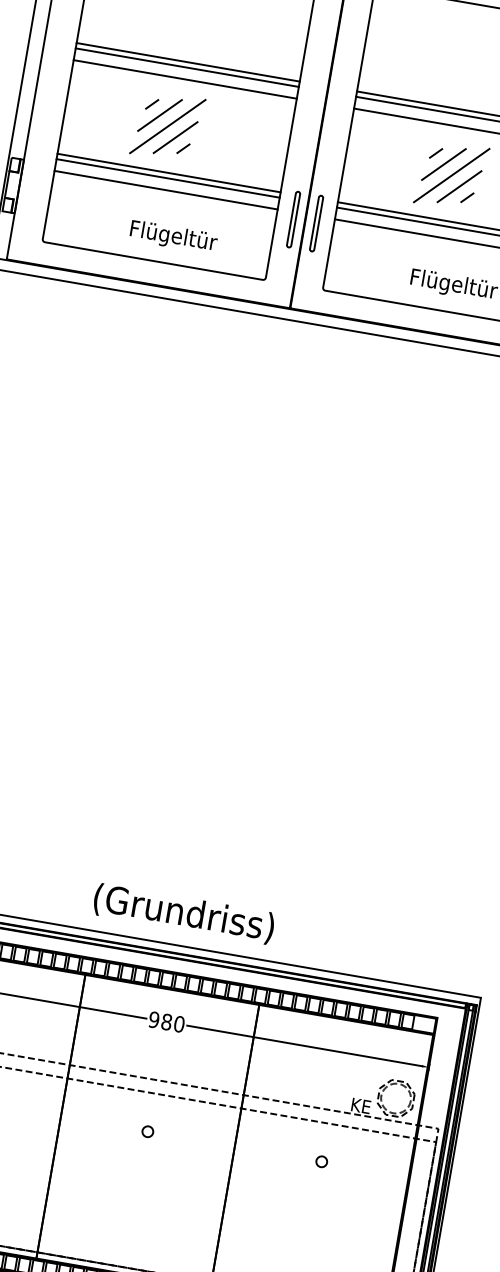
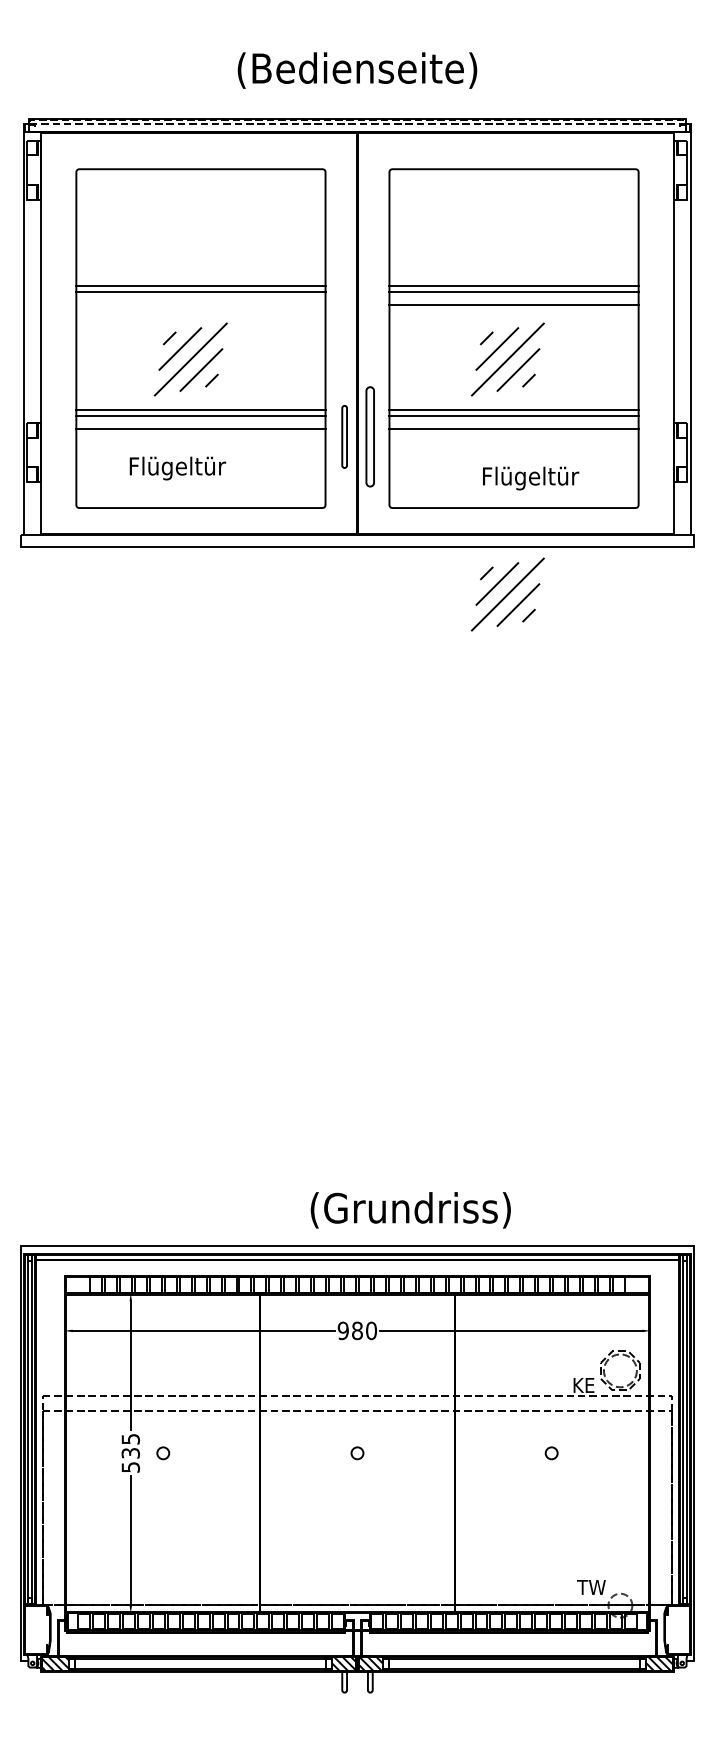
line: (184, 79) -> (200, 305), removed
part: (316, 223) -> (370, 436), size x1.6
text: (173, 237) -> (177, 468), moved
part: (415, 385) -> (507, 594), added
text: (183, 914) -> (410, 1210), moved

